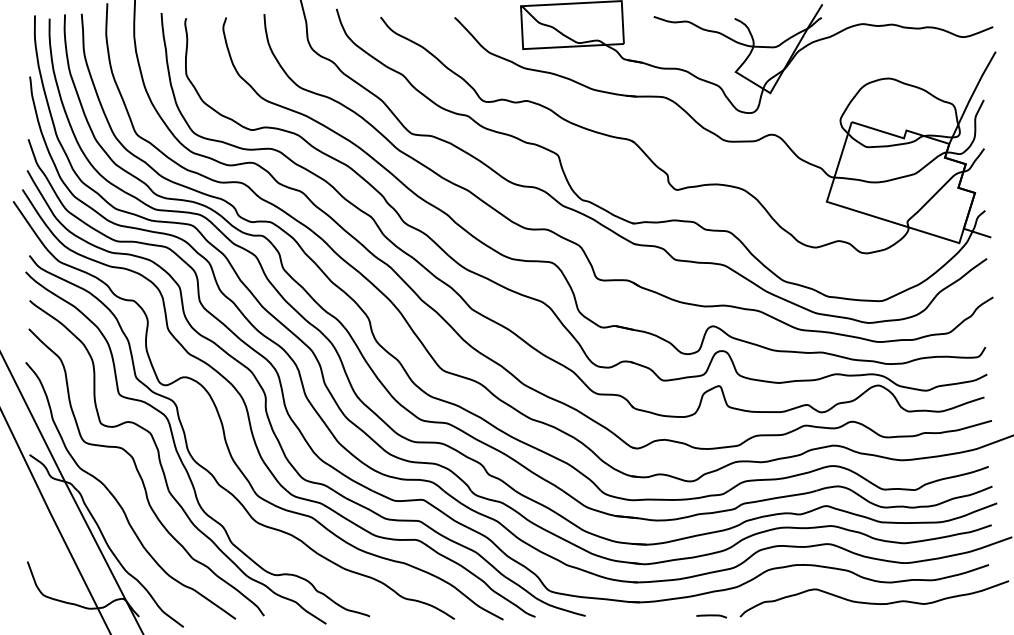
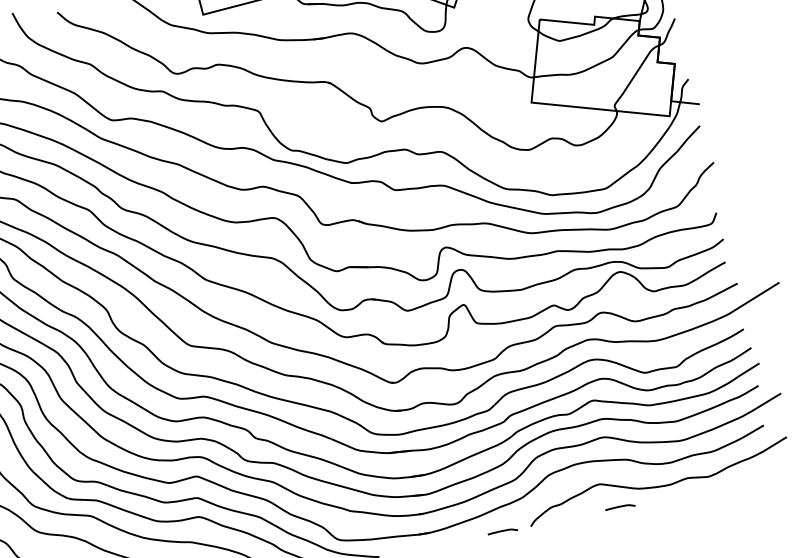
curve: (831, 616) -> (620, 507), added

